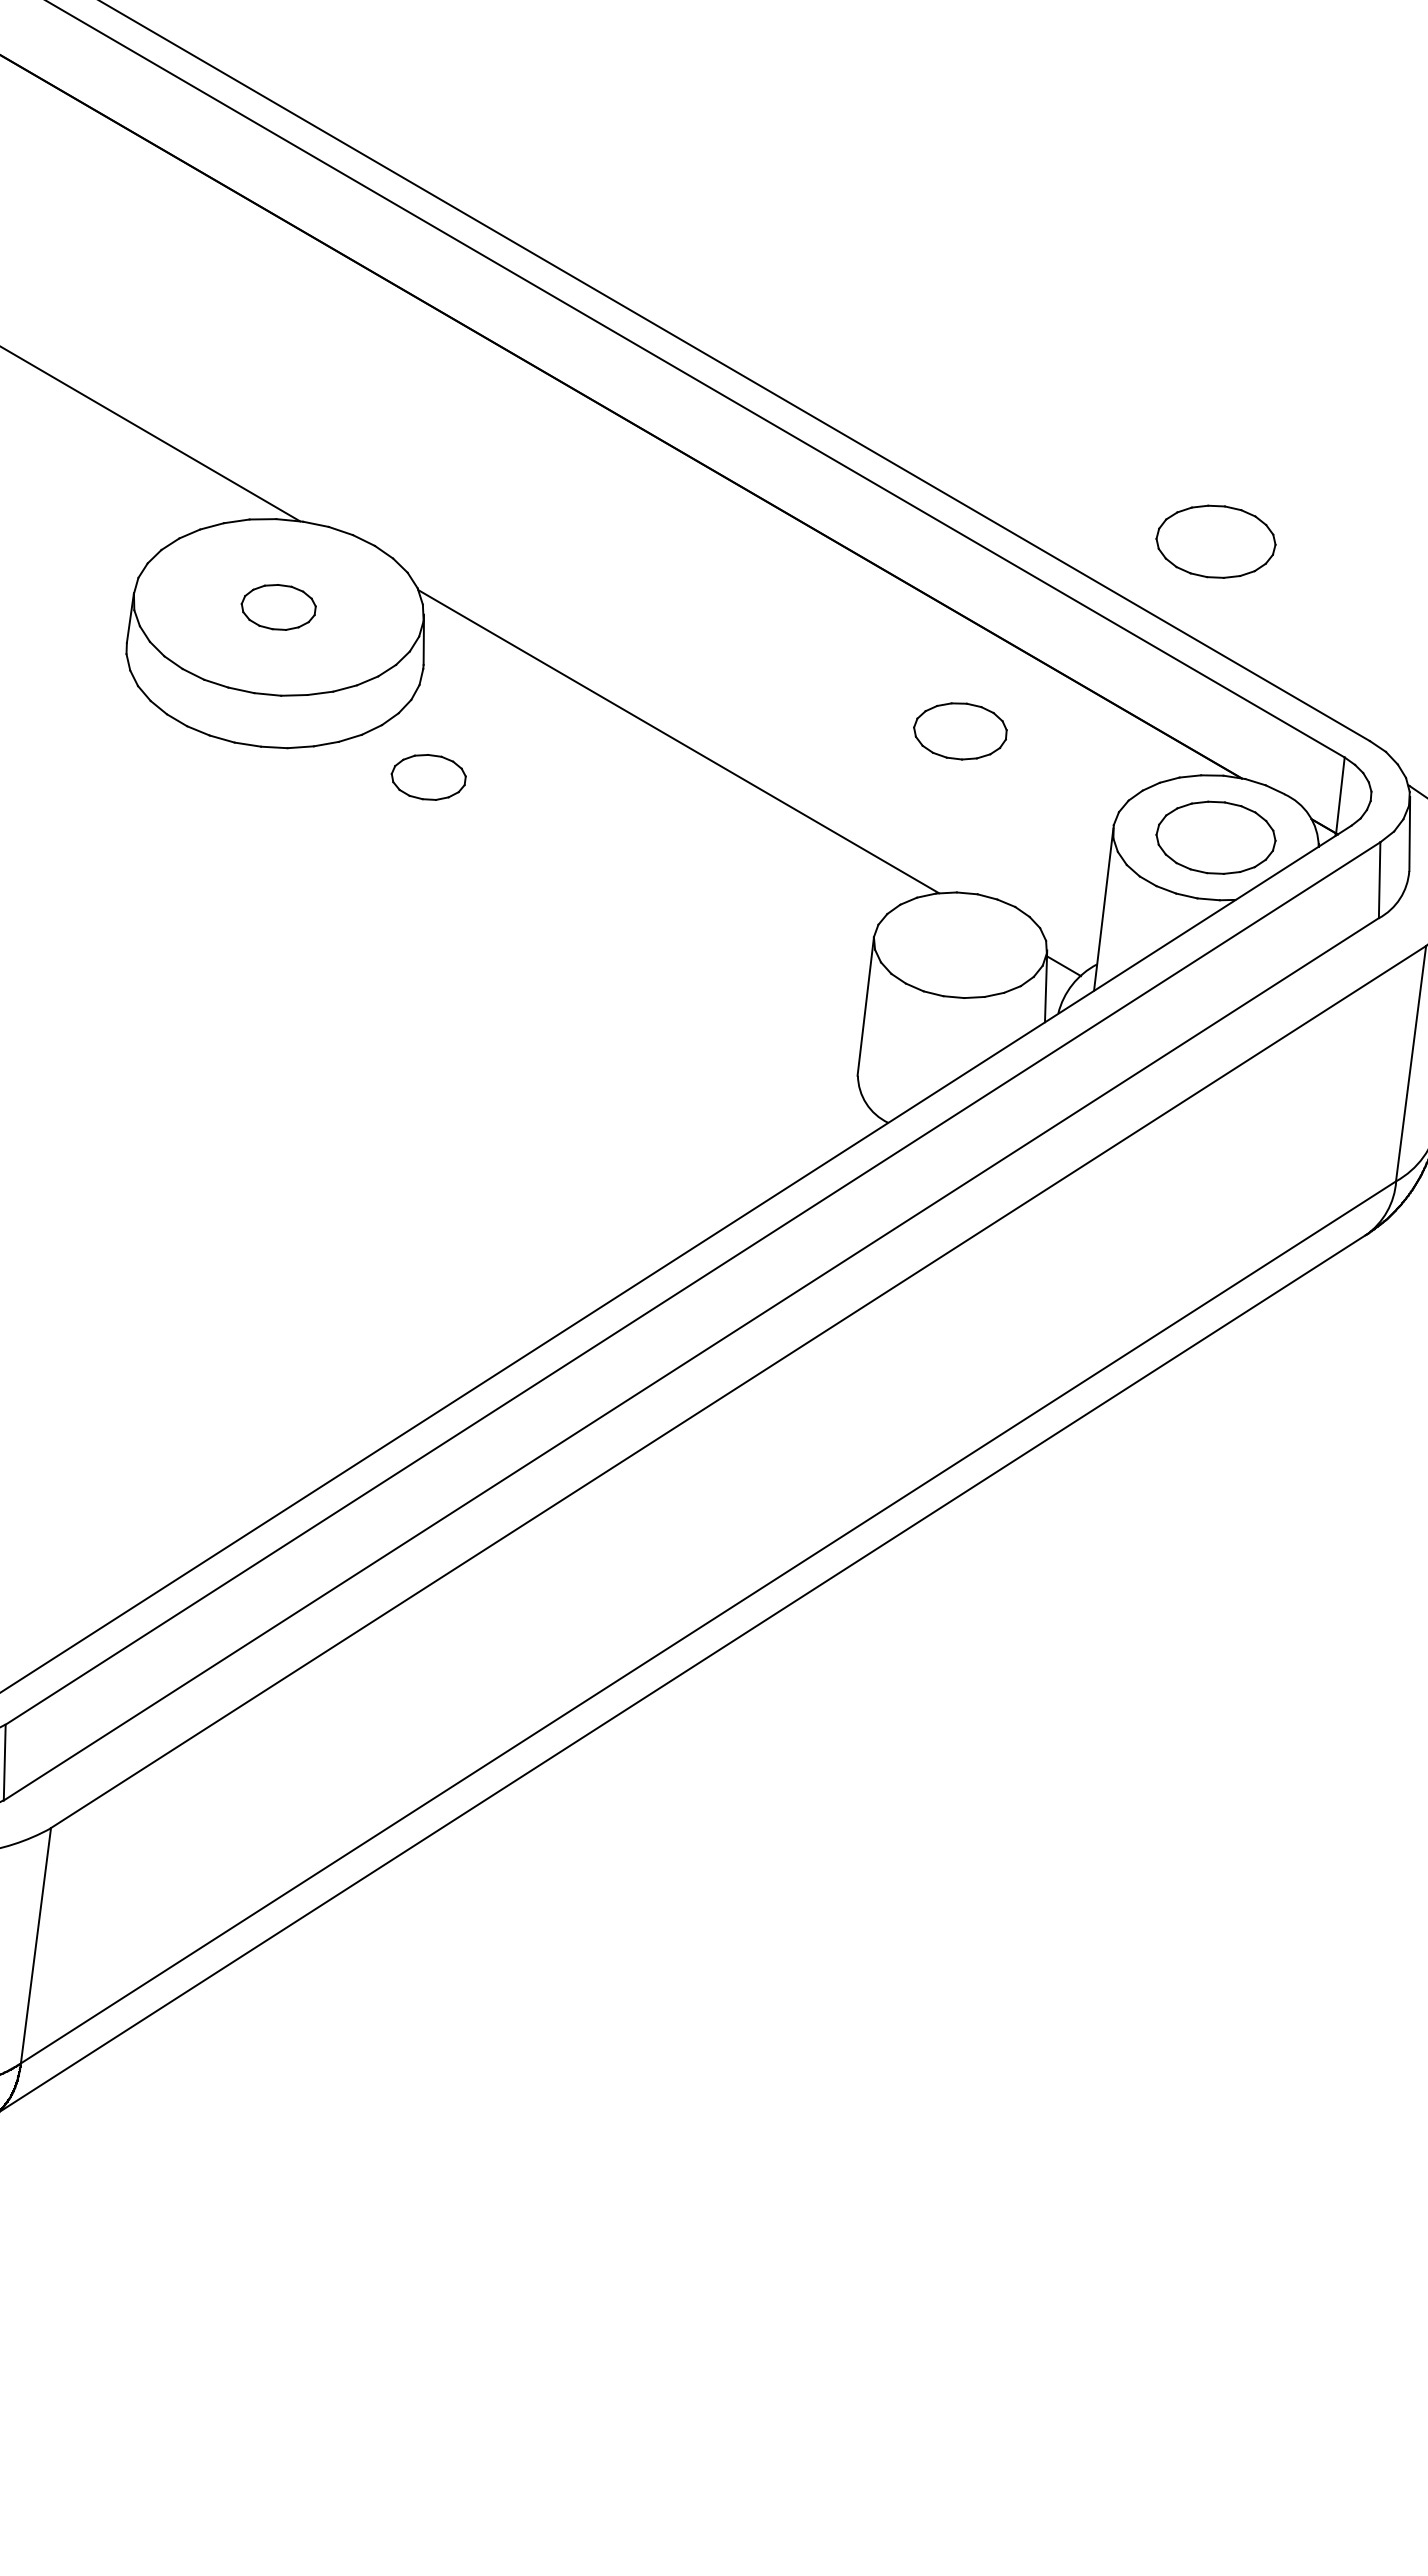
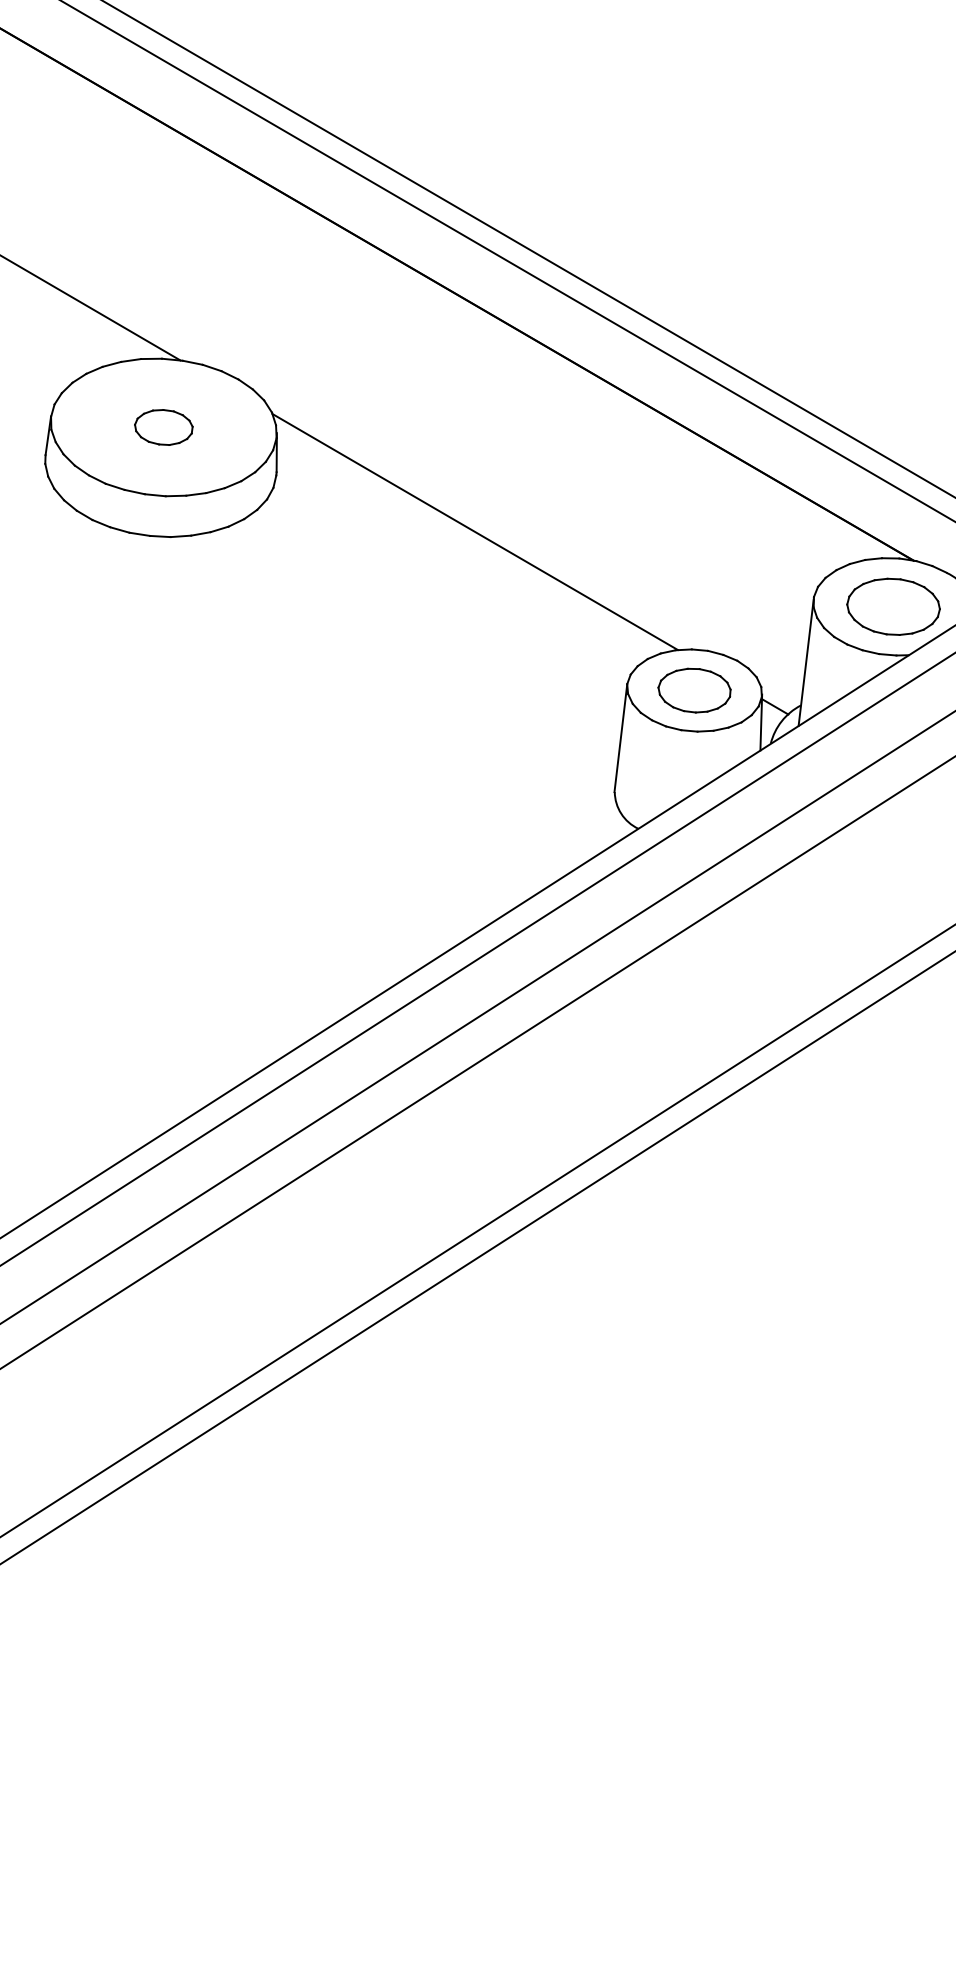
part: (1215, 541) -> (893, 376), removed
part: (960, 731) -> (694, 690), moved
part: (428, 777) -> (280, 559), removed

